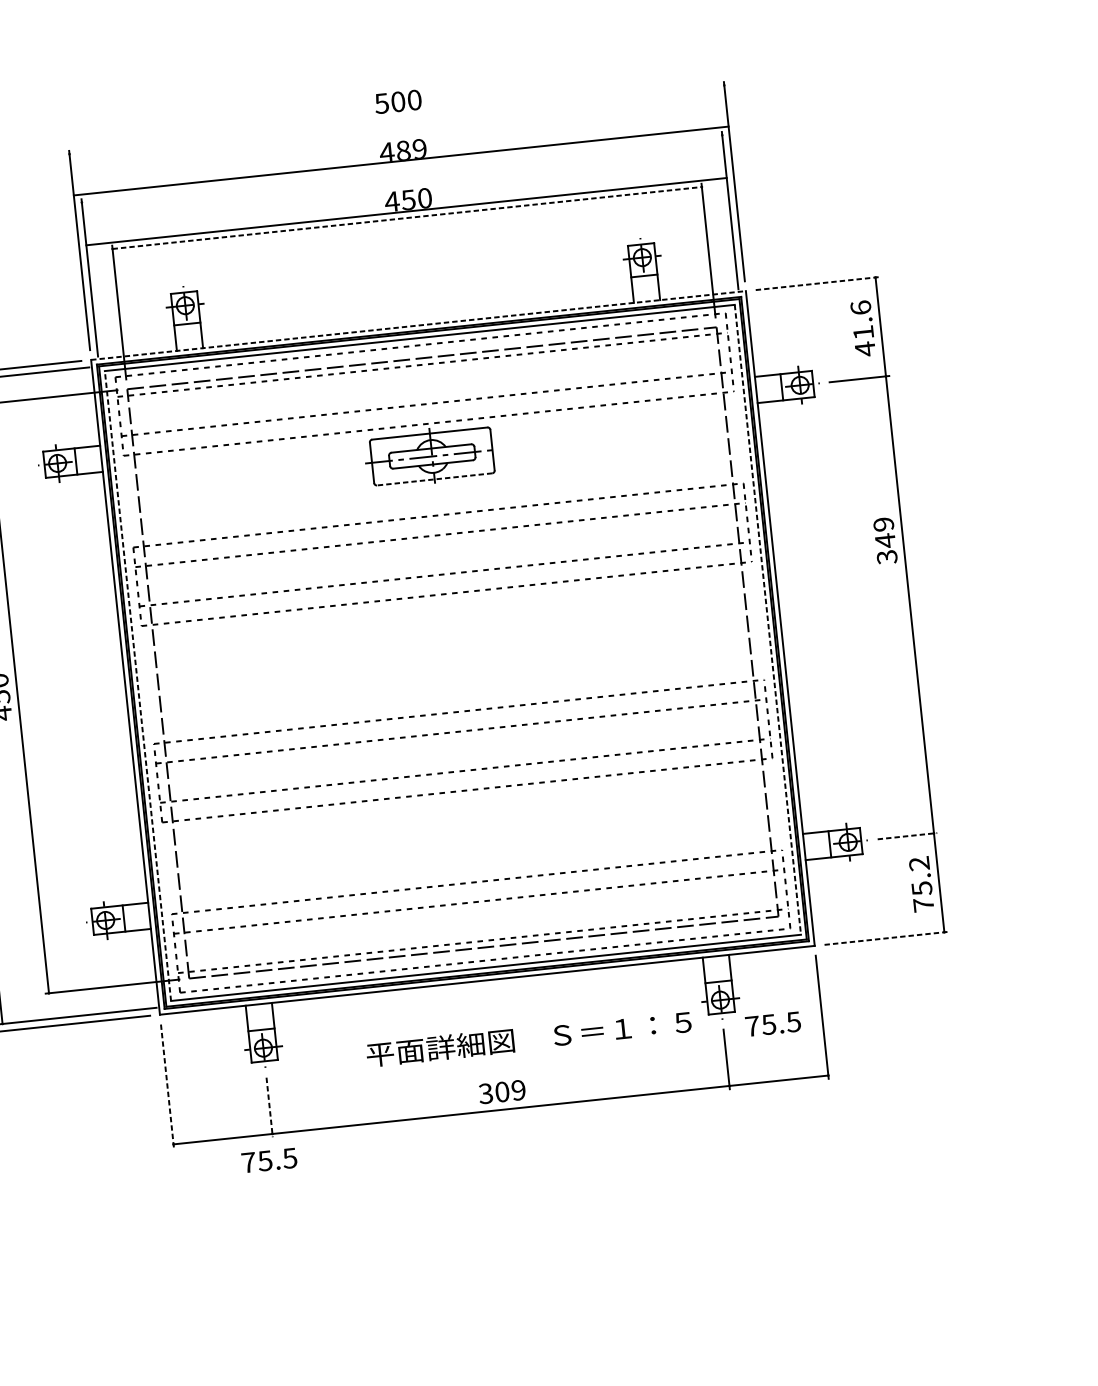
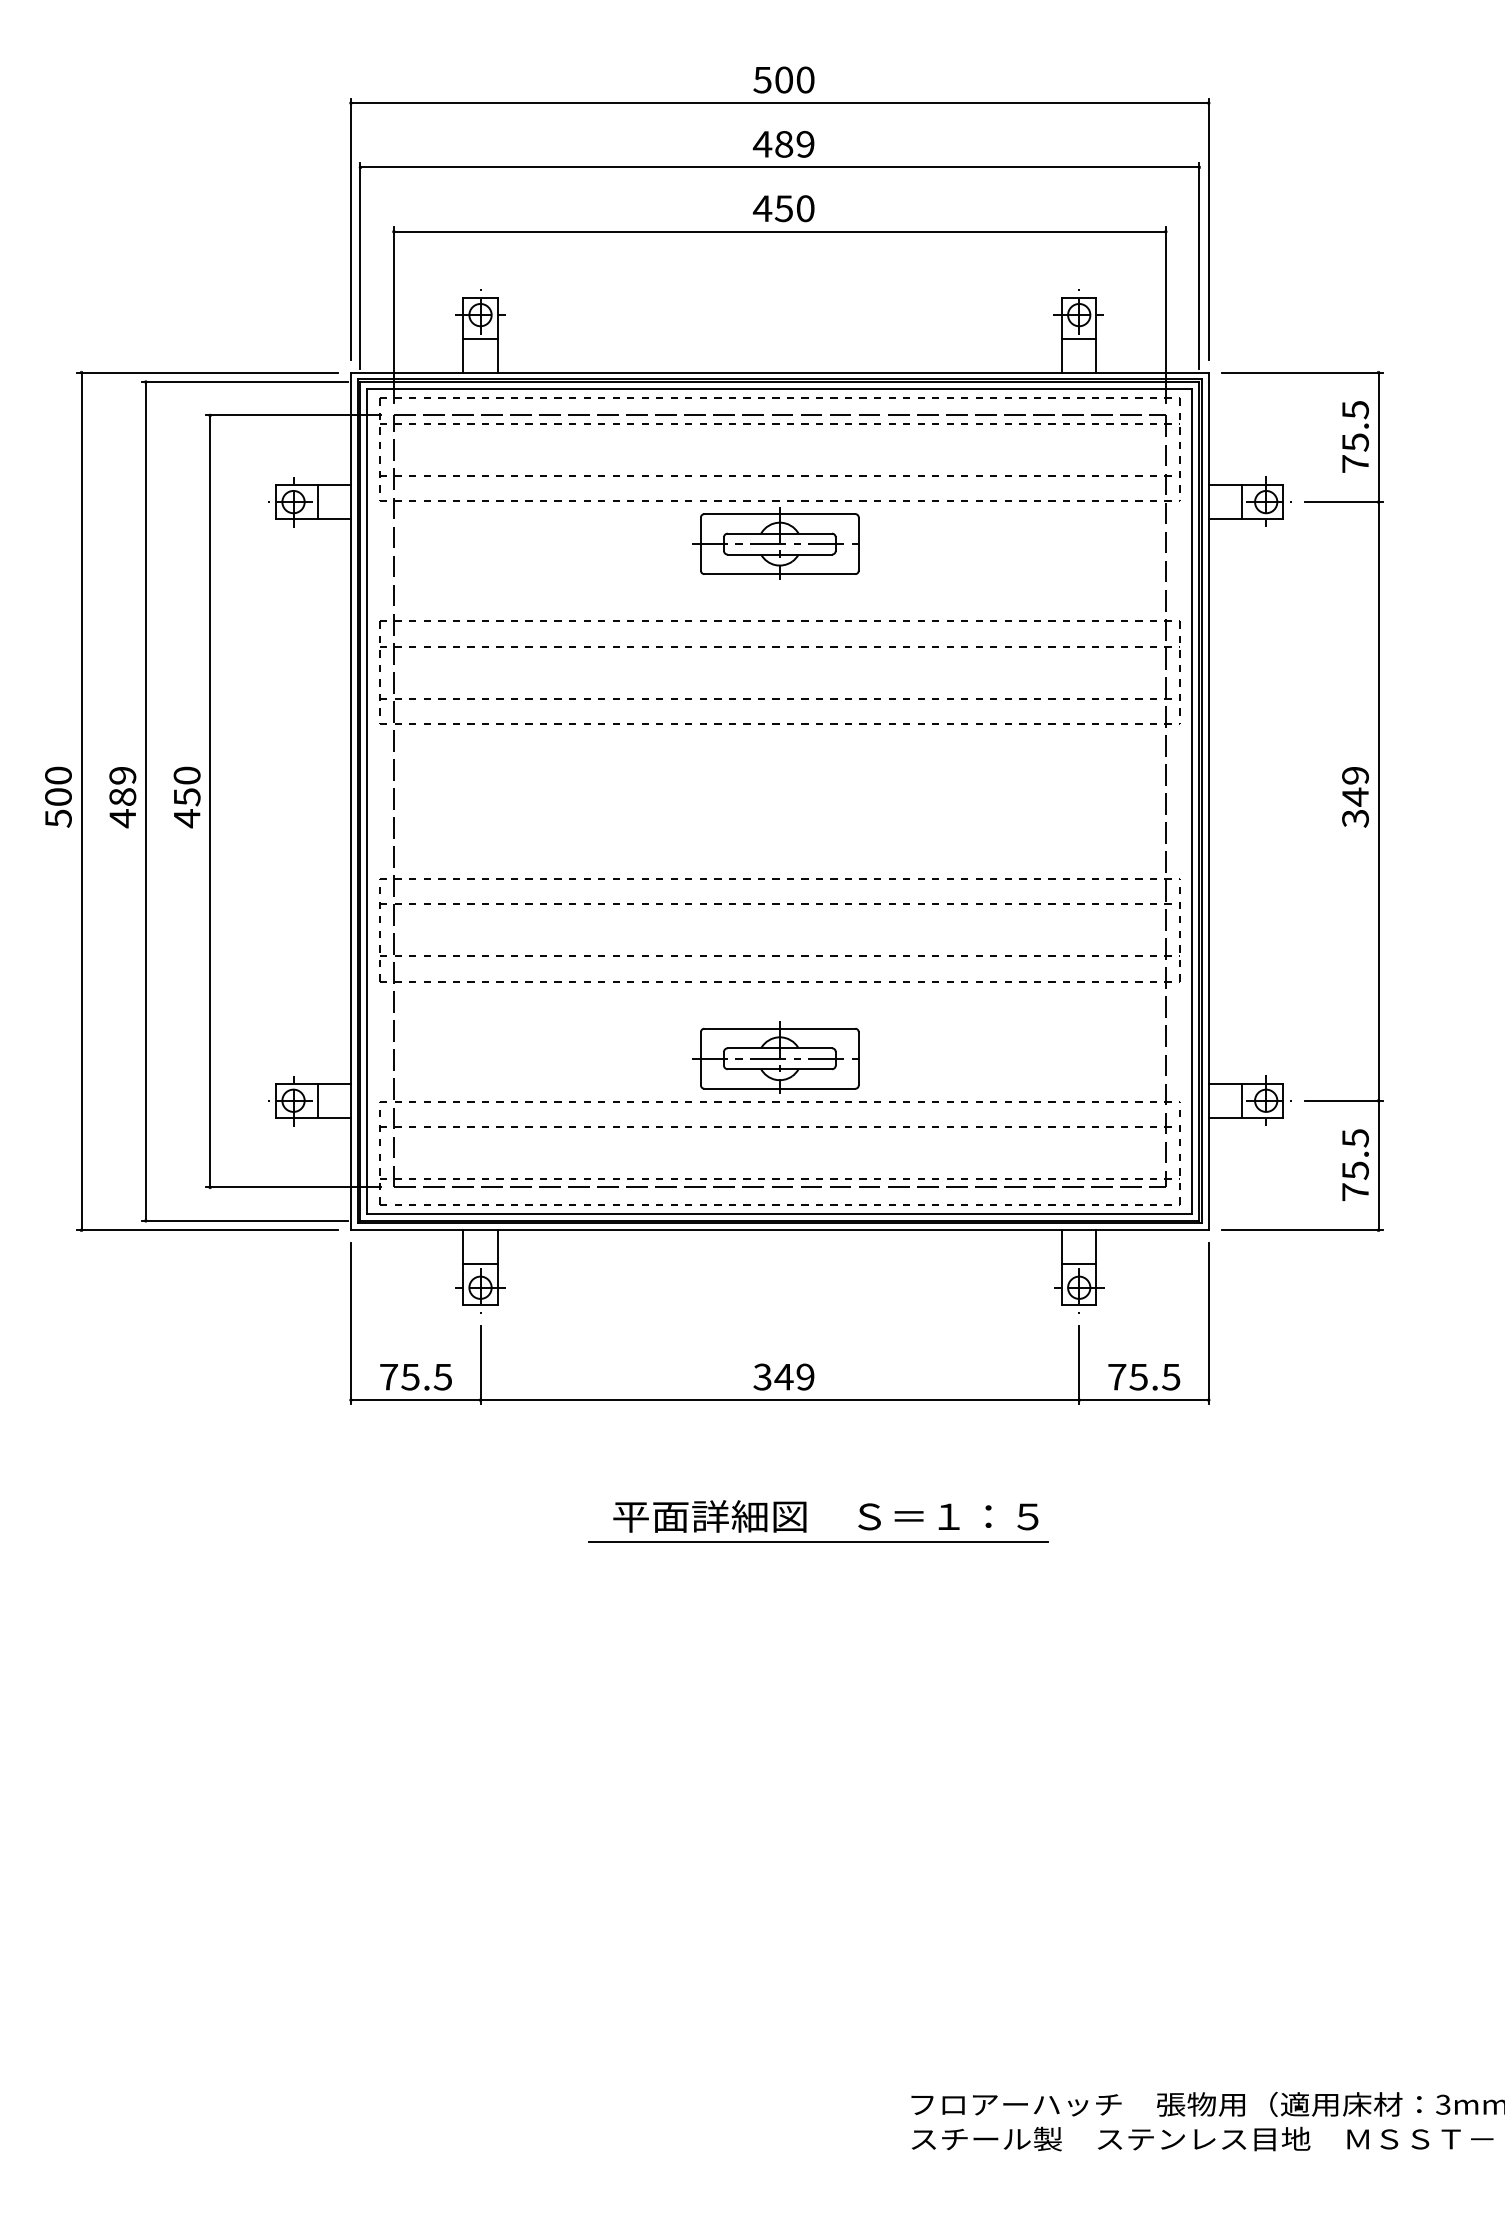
line: (400, 161) -> (779, 103), moved
line: (406, 211) -> (779, 167), moved
line: (406, 217) -> (779, 231), dashed -> solid
line: (817, 283) -> (1302, 372), dashed -> solid
line: (418, 325) -> (779, 372), dashed -> solid
text: (863, 328) -> (1355, 436), 41.6 -> 75.5
line: (434, 479) -> (779, 574), dashed -> solid
text: (885, 541) -> (1355, 797), moved
line: (767, 619) -> (1192, 801), dashed -> solid
line: (138, 686) -> (367, 801), dashed -> solid
line: (907, 835) -> (1344, 1100), dashed -> solid
part: (470, 848) -> (775, 1057), added
text: (919, 864) -> (1355, 1138), 75.2 -> 75.5
line: (886, 938) -> (1302, 1230), dashed -> solid
text: (773, 1024) -> (1144, 1377), moved
text: (528, 1038) -> (825, 1516), moved
line: (167, 1085) -> (351, 1323), dashed -> solid
text: (501, 1091) -> (783, 1376), 309 -> 349
line: (269, 1107) -> (480, 1365), dashed -> solid
text: (269, 1160) -> (415, 1377), moved
line: (541, 1214) -> (818, 1541), added

